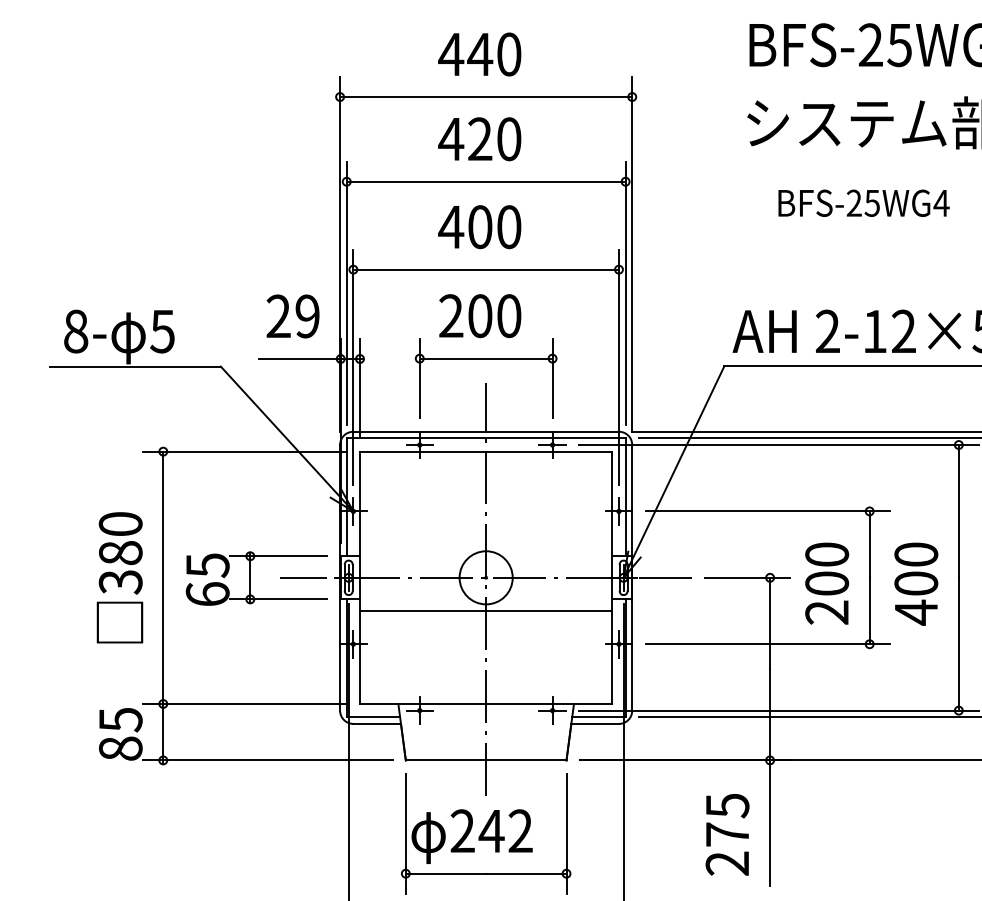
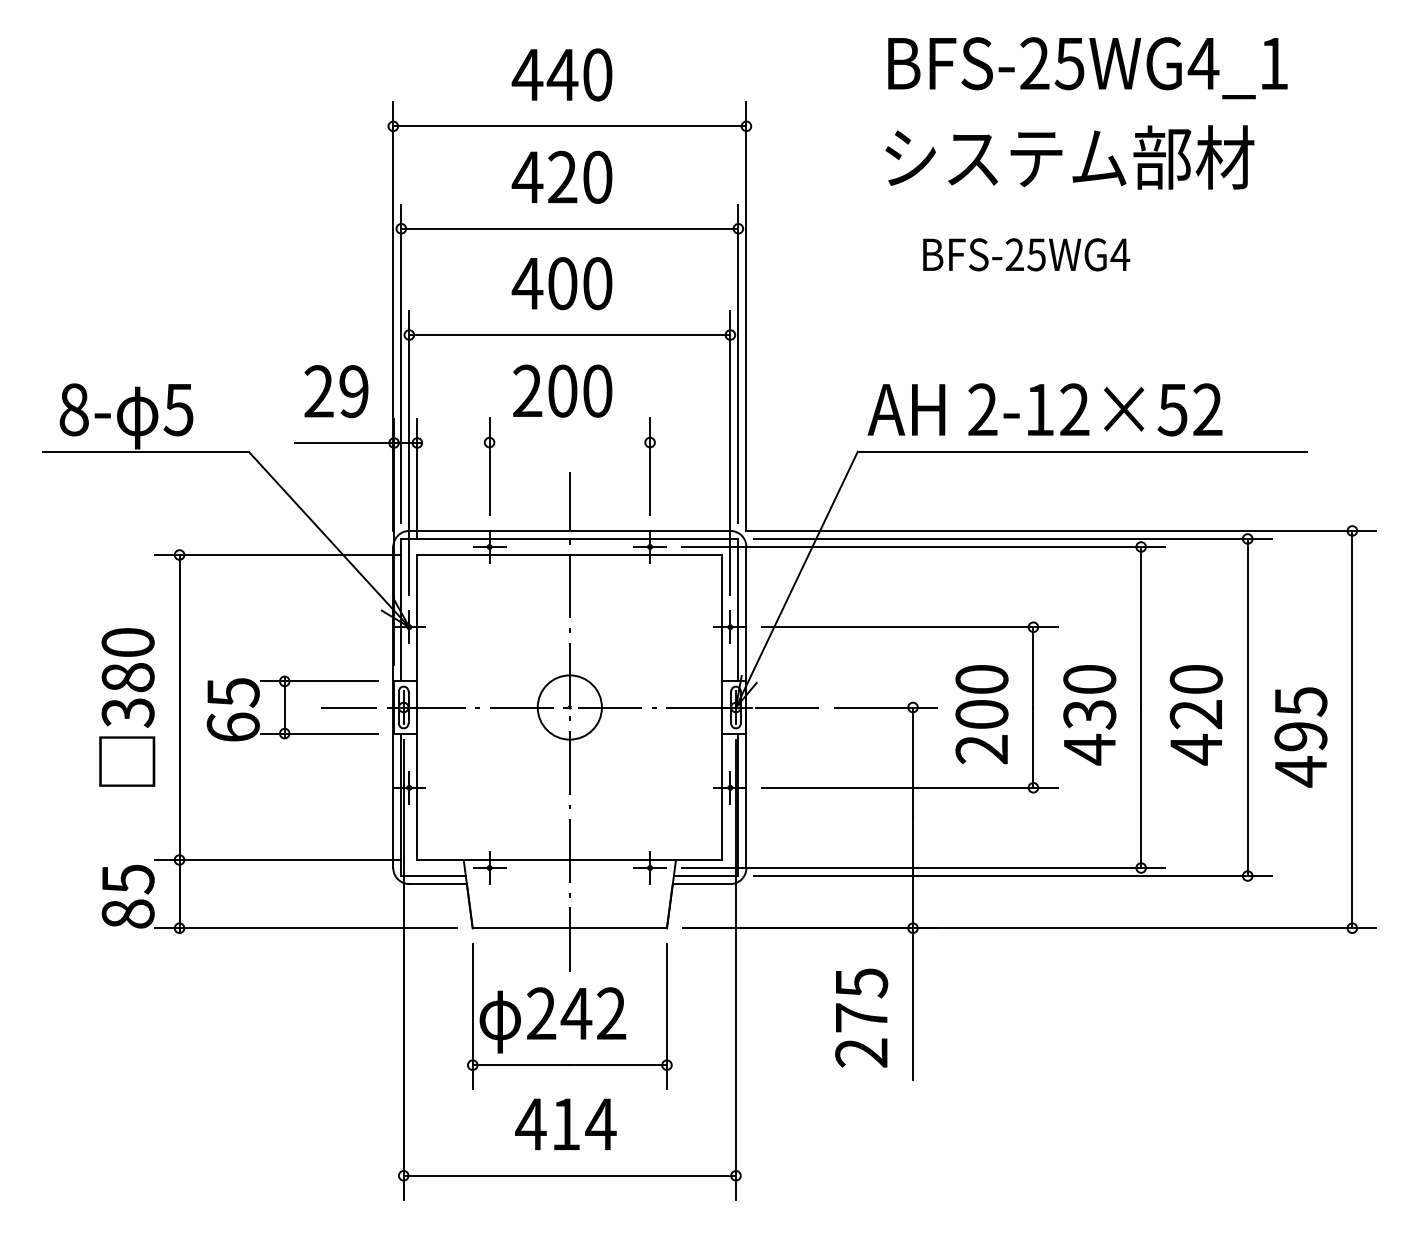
line: (485, 358) -> (569, 442), removed
text: (916, 583) -> (1089, 714), 400 -> 430
line: (485, 610) -> (569, 747), removed

